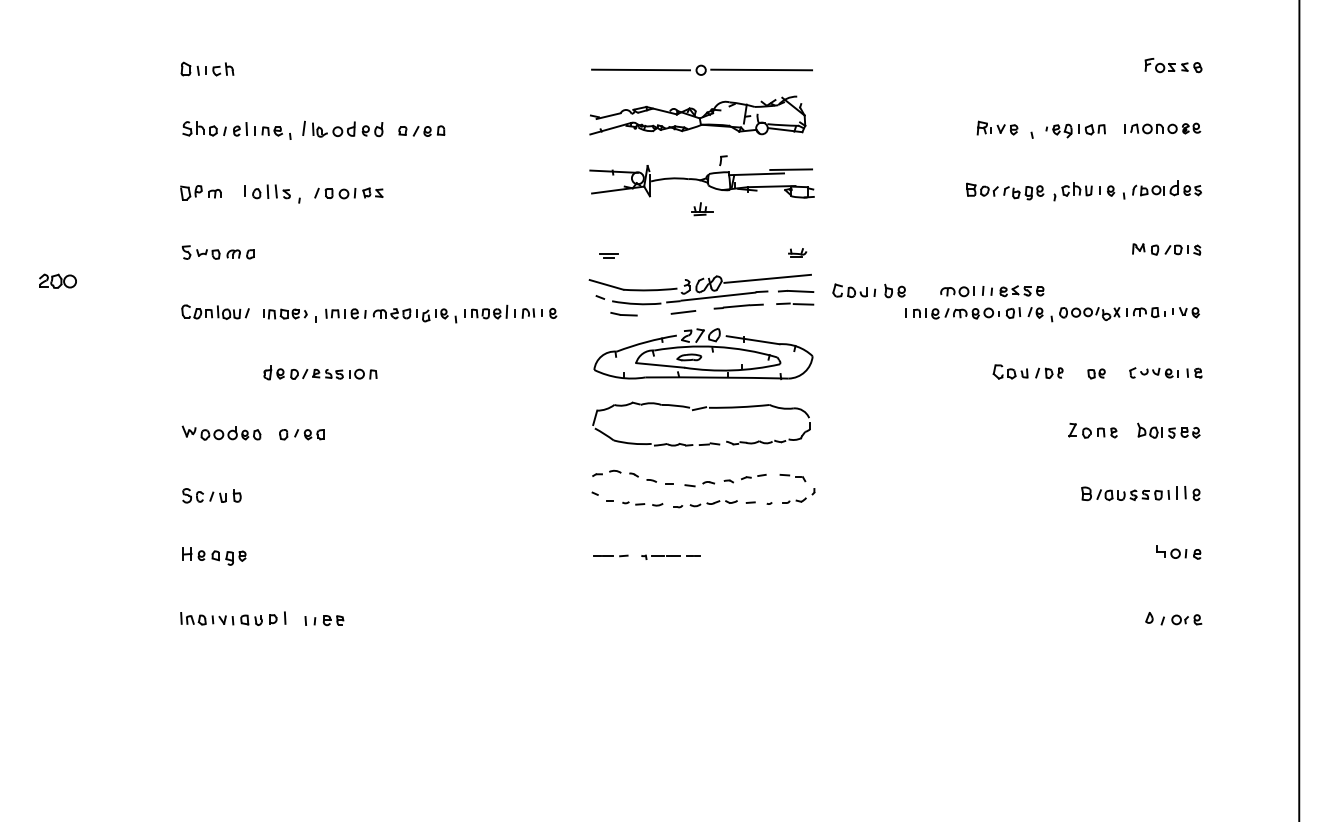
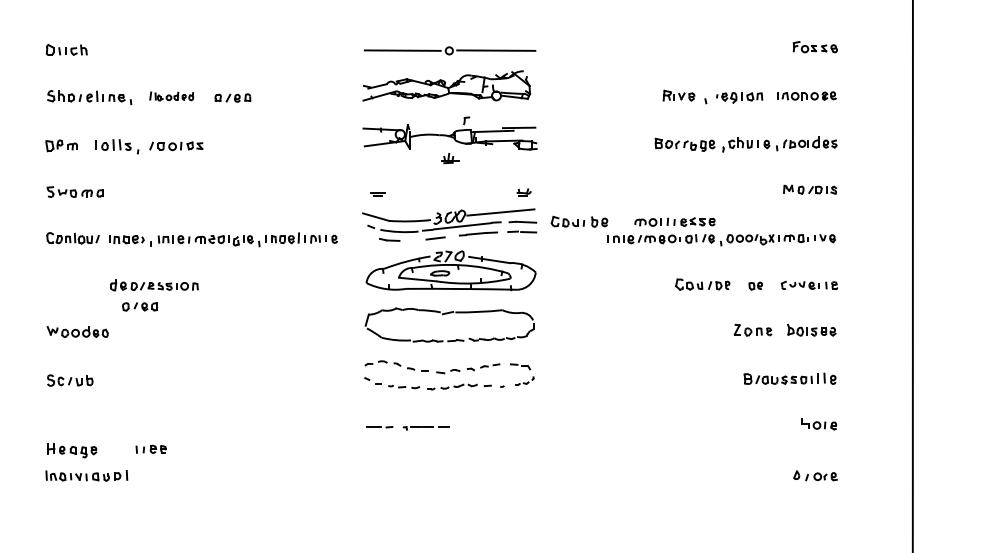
part: (342, 128) -> (171, 95), size x0.7
part: (301, 434) -> (139, 306), moved
part: (798, 495) -> (524, 380), size x0.7
part: (214, 556) -> (72, 450), moved
part: (324, 620) -> (151, 449), moved

